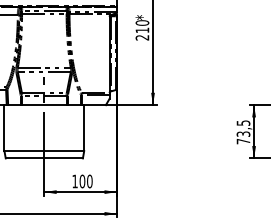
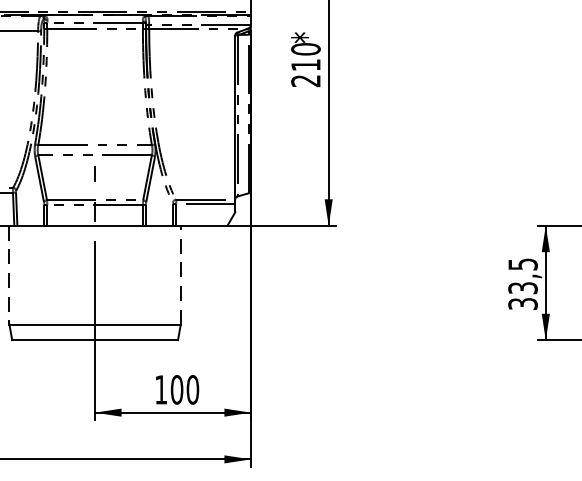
line: (84, 127) -> (181, 273), solid -> dashed
line: (4, 128) -> (9, 275), solid -> dashed
text: (243, 141) -> (523, 303), 73,5 -> 33,5

